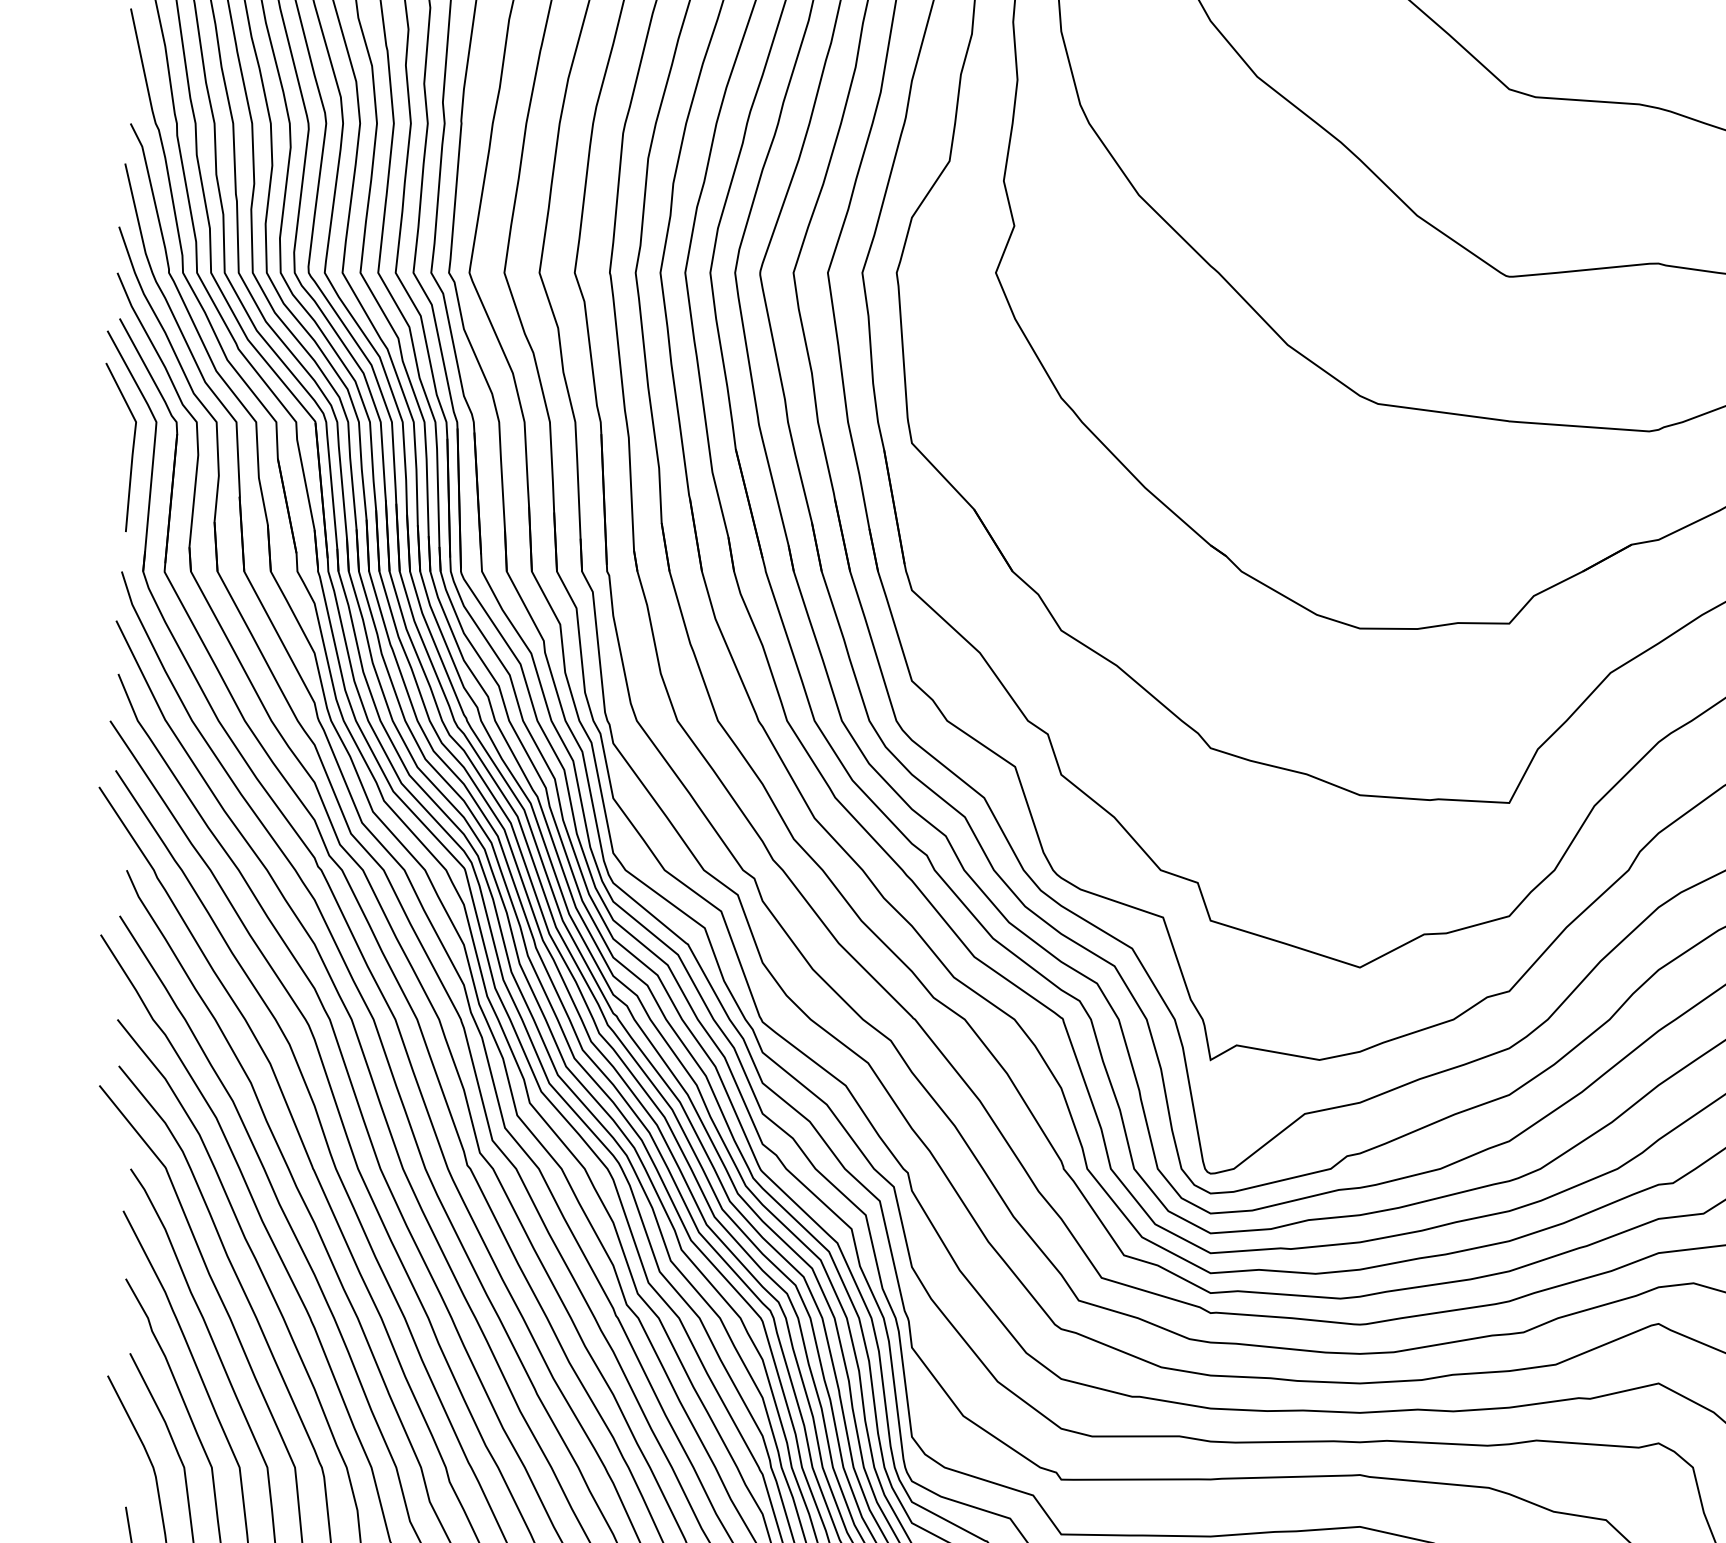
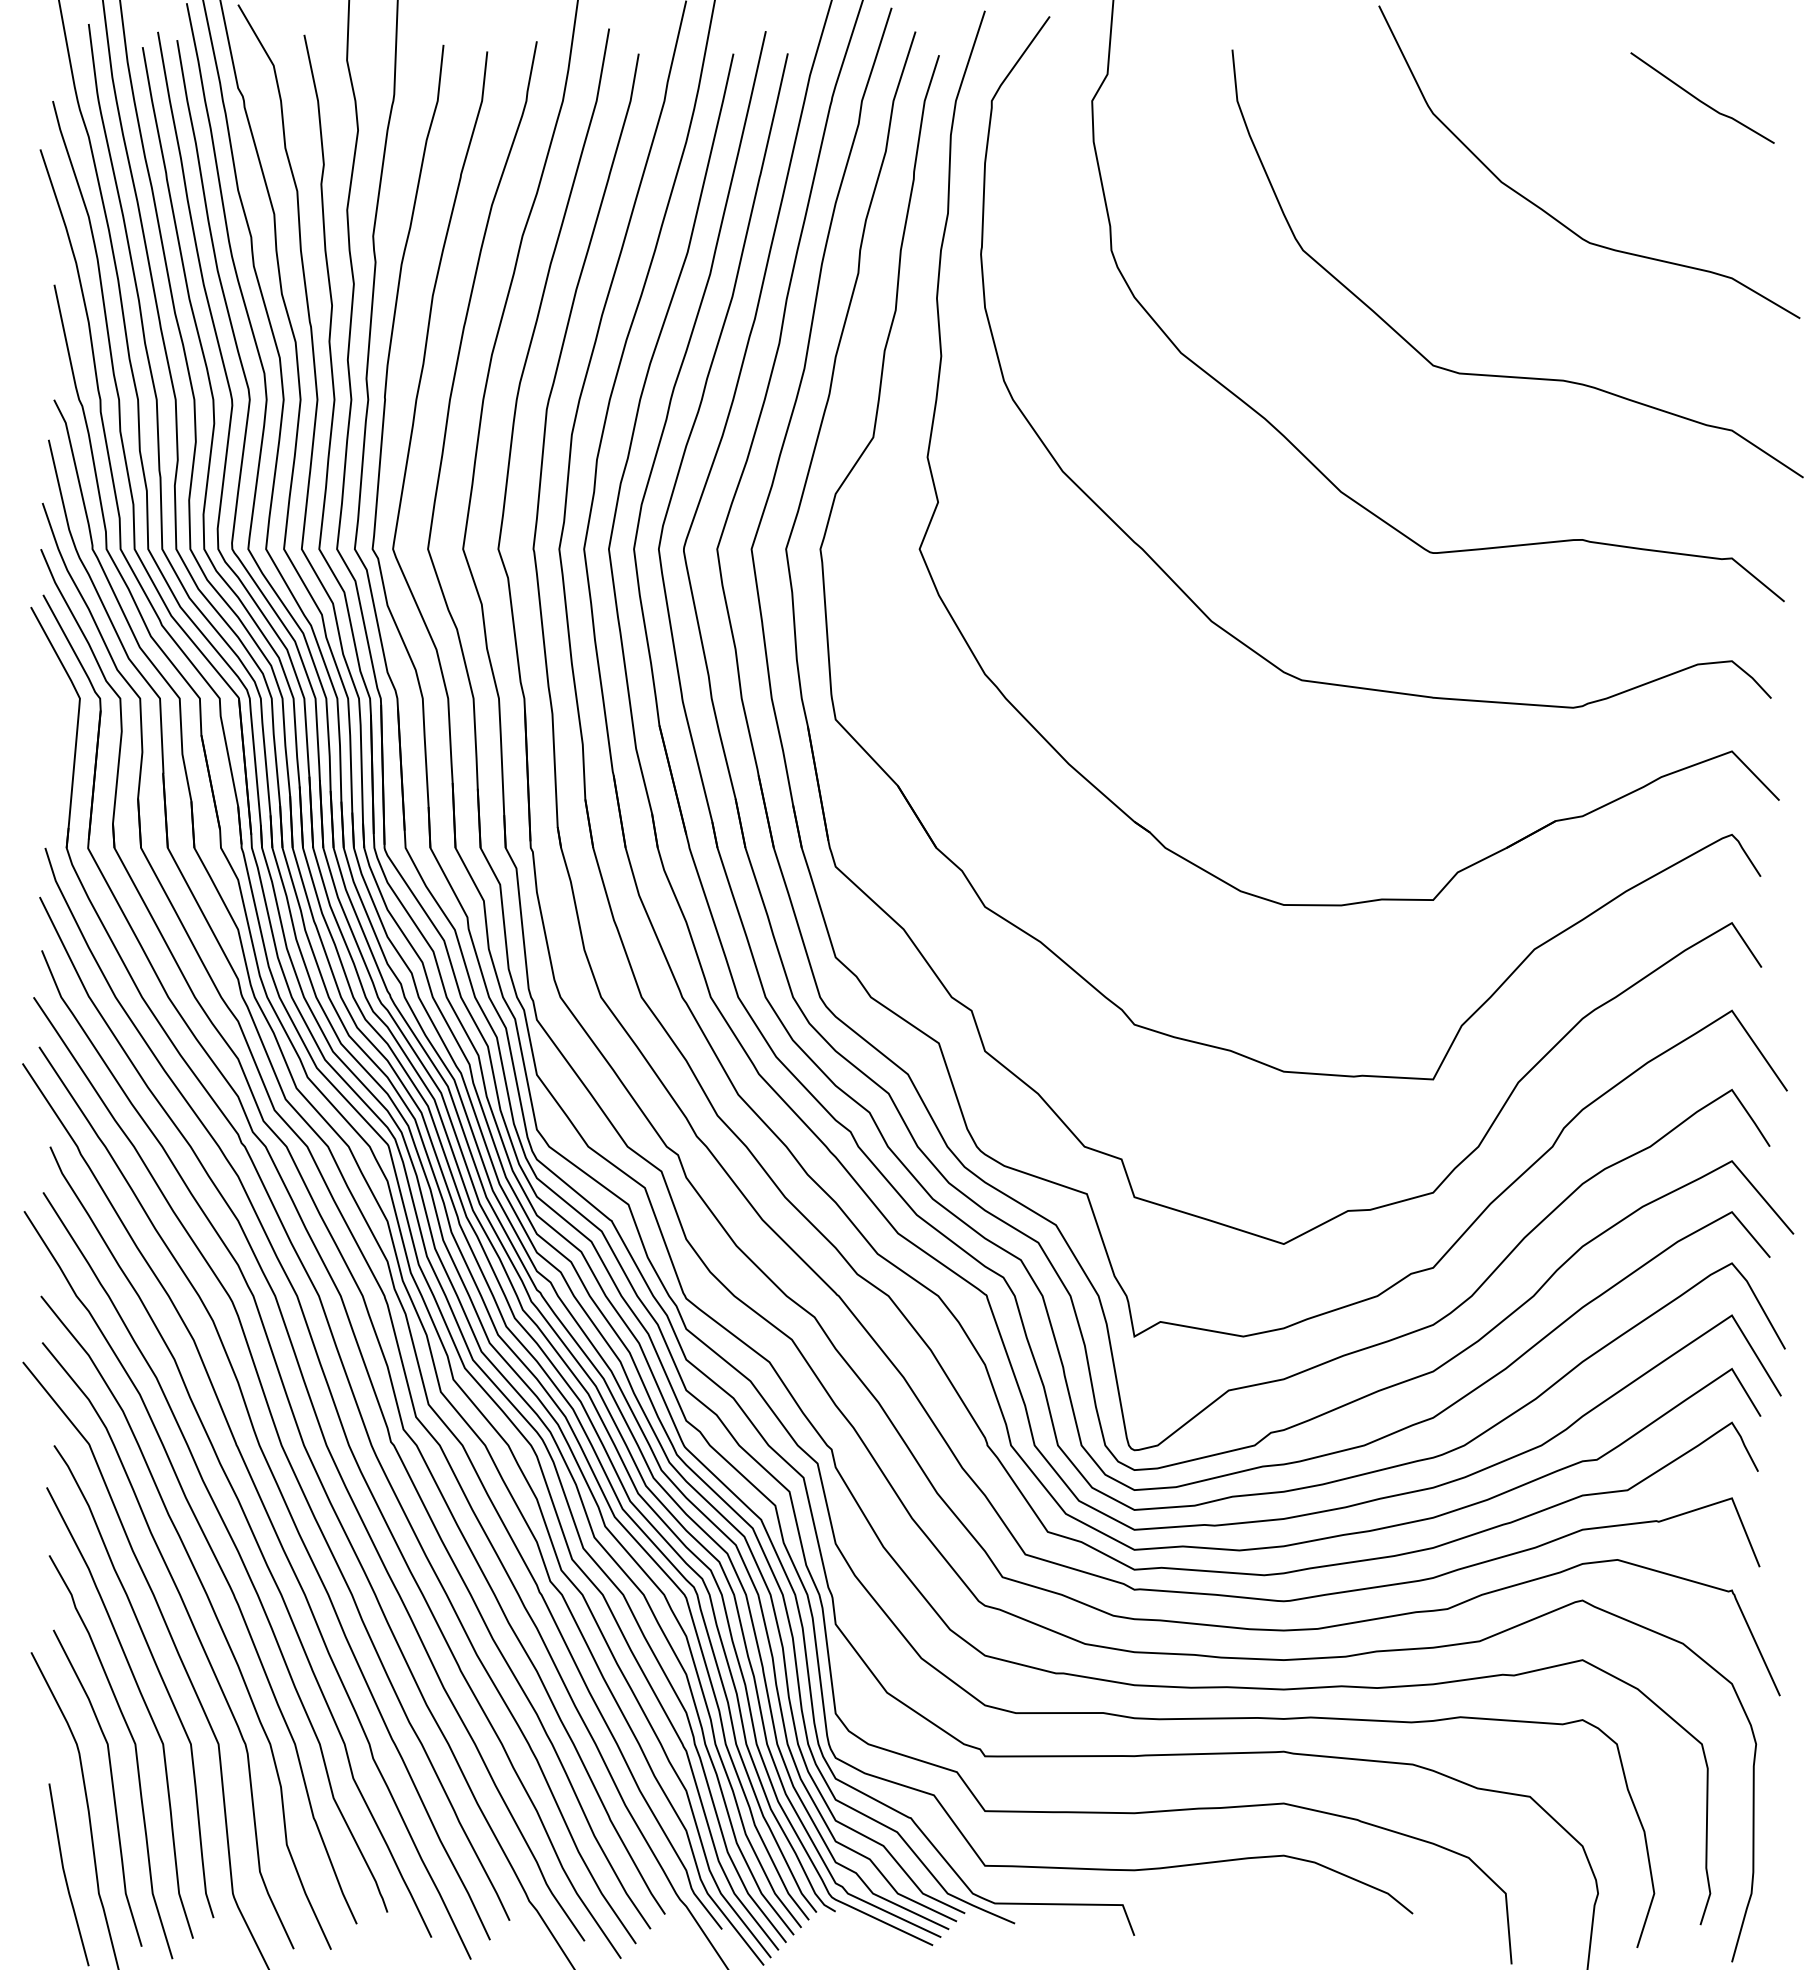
line: (132, 448) -> (55, 724), removed

